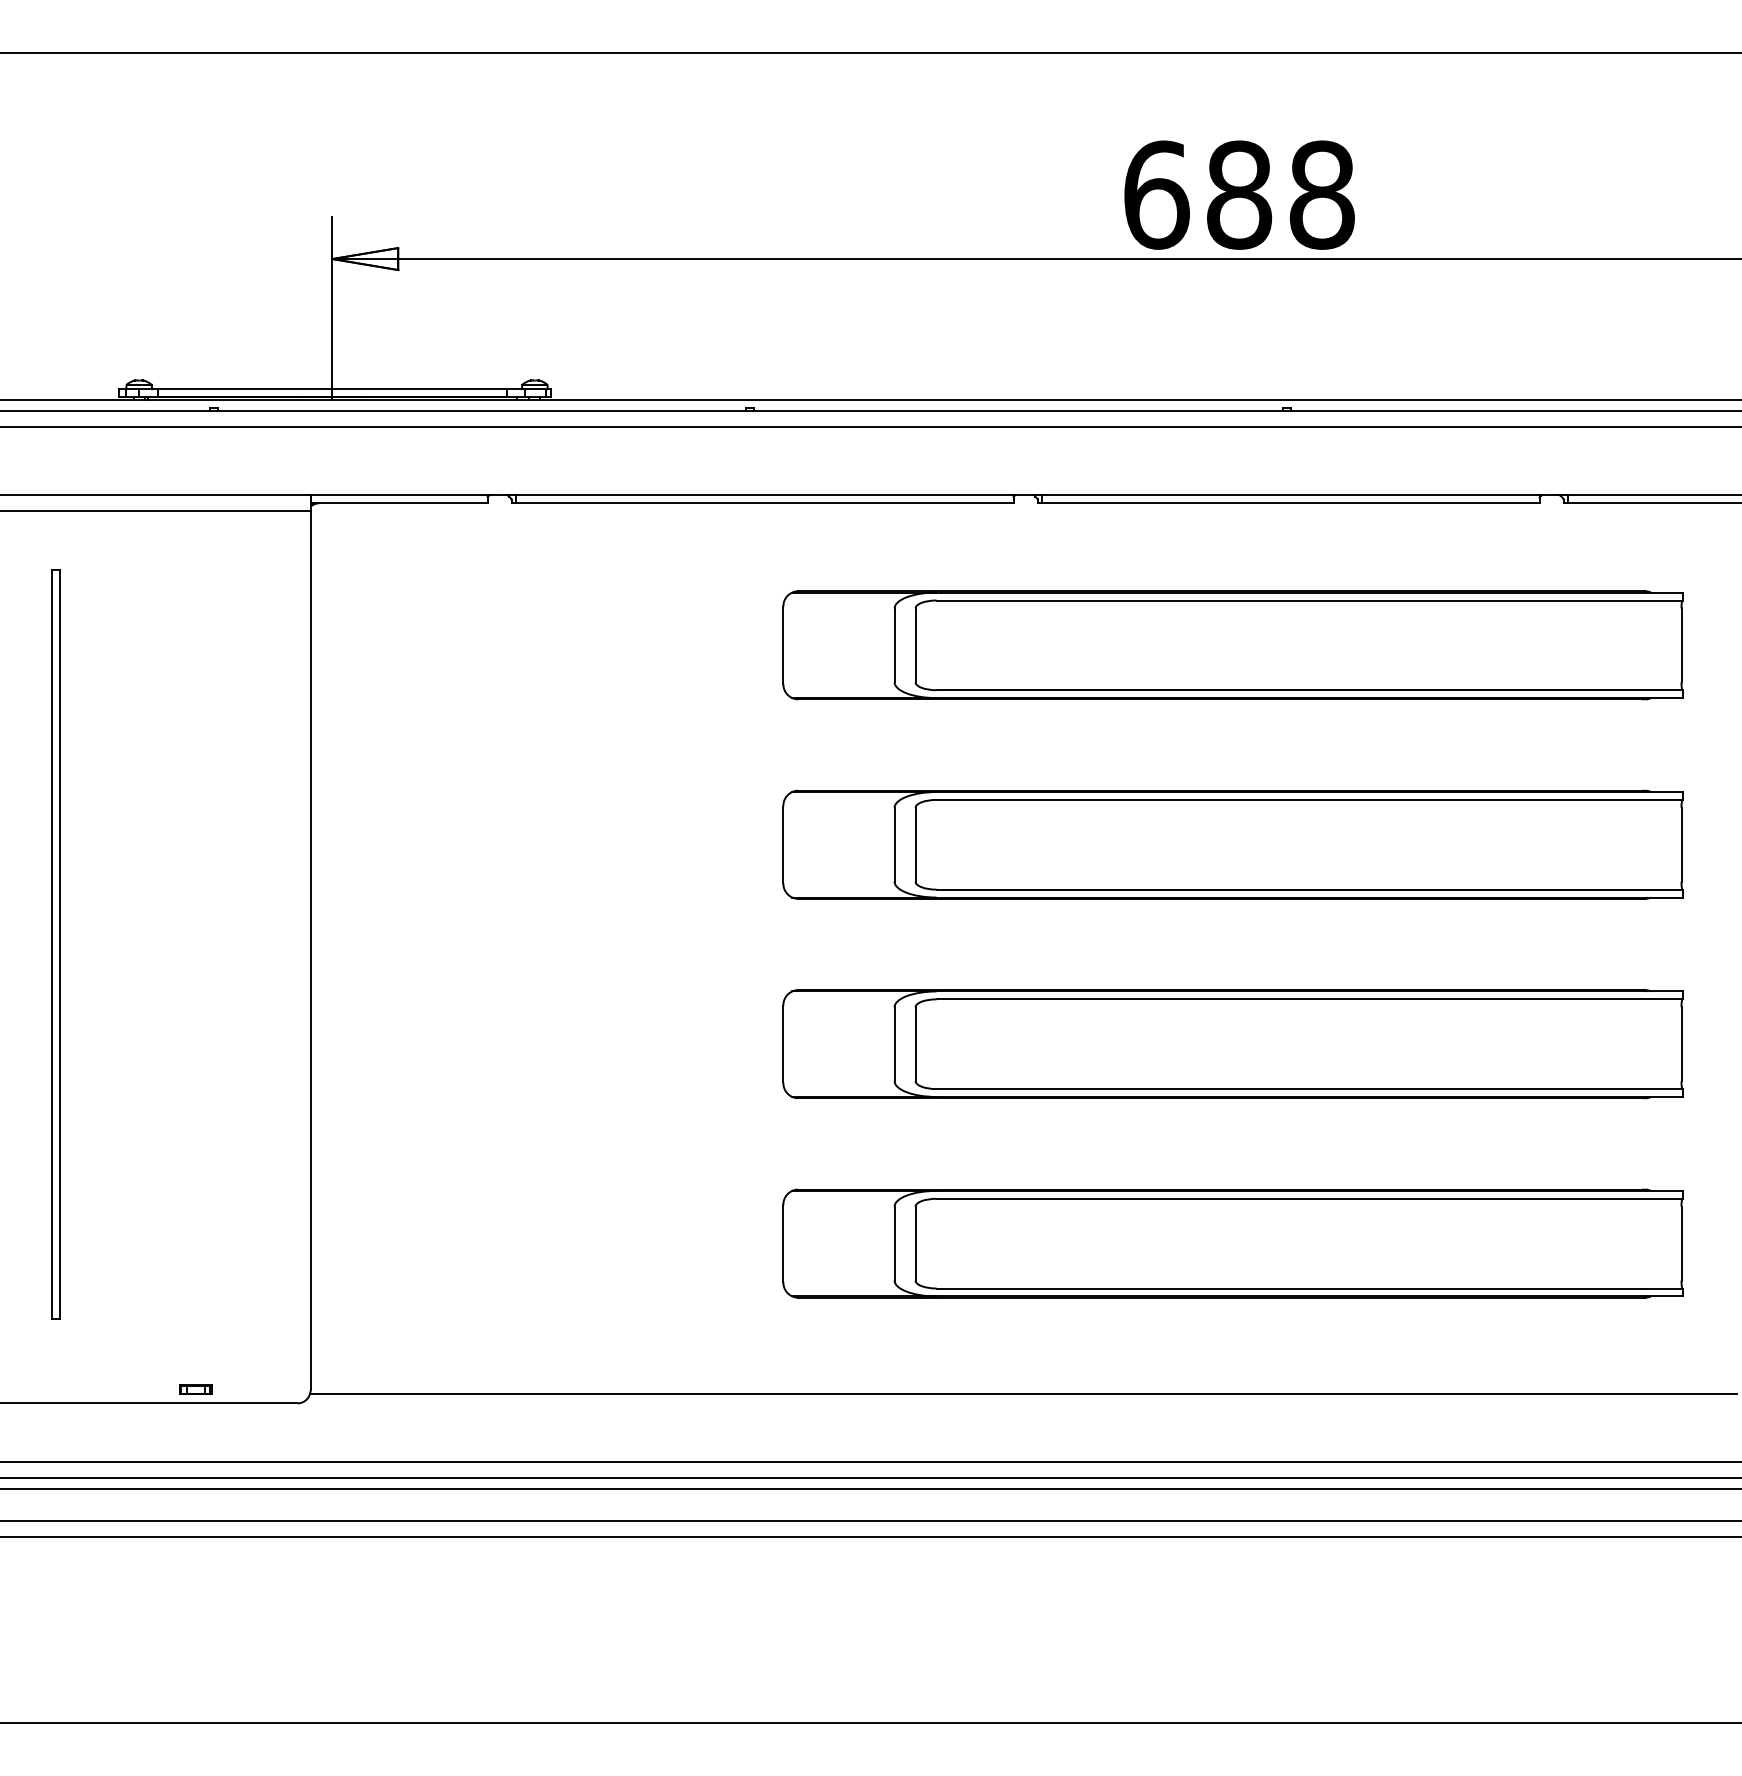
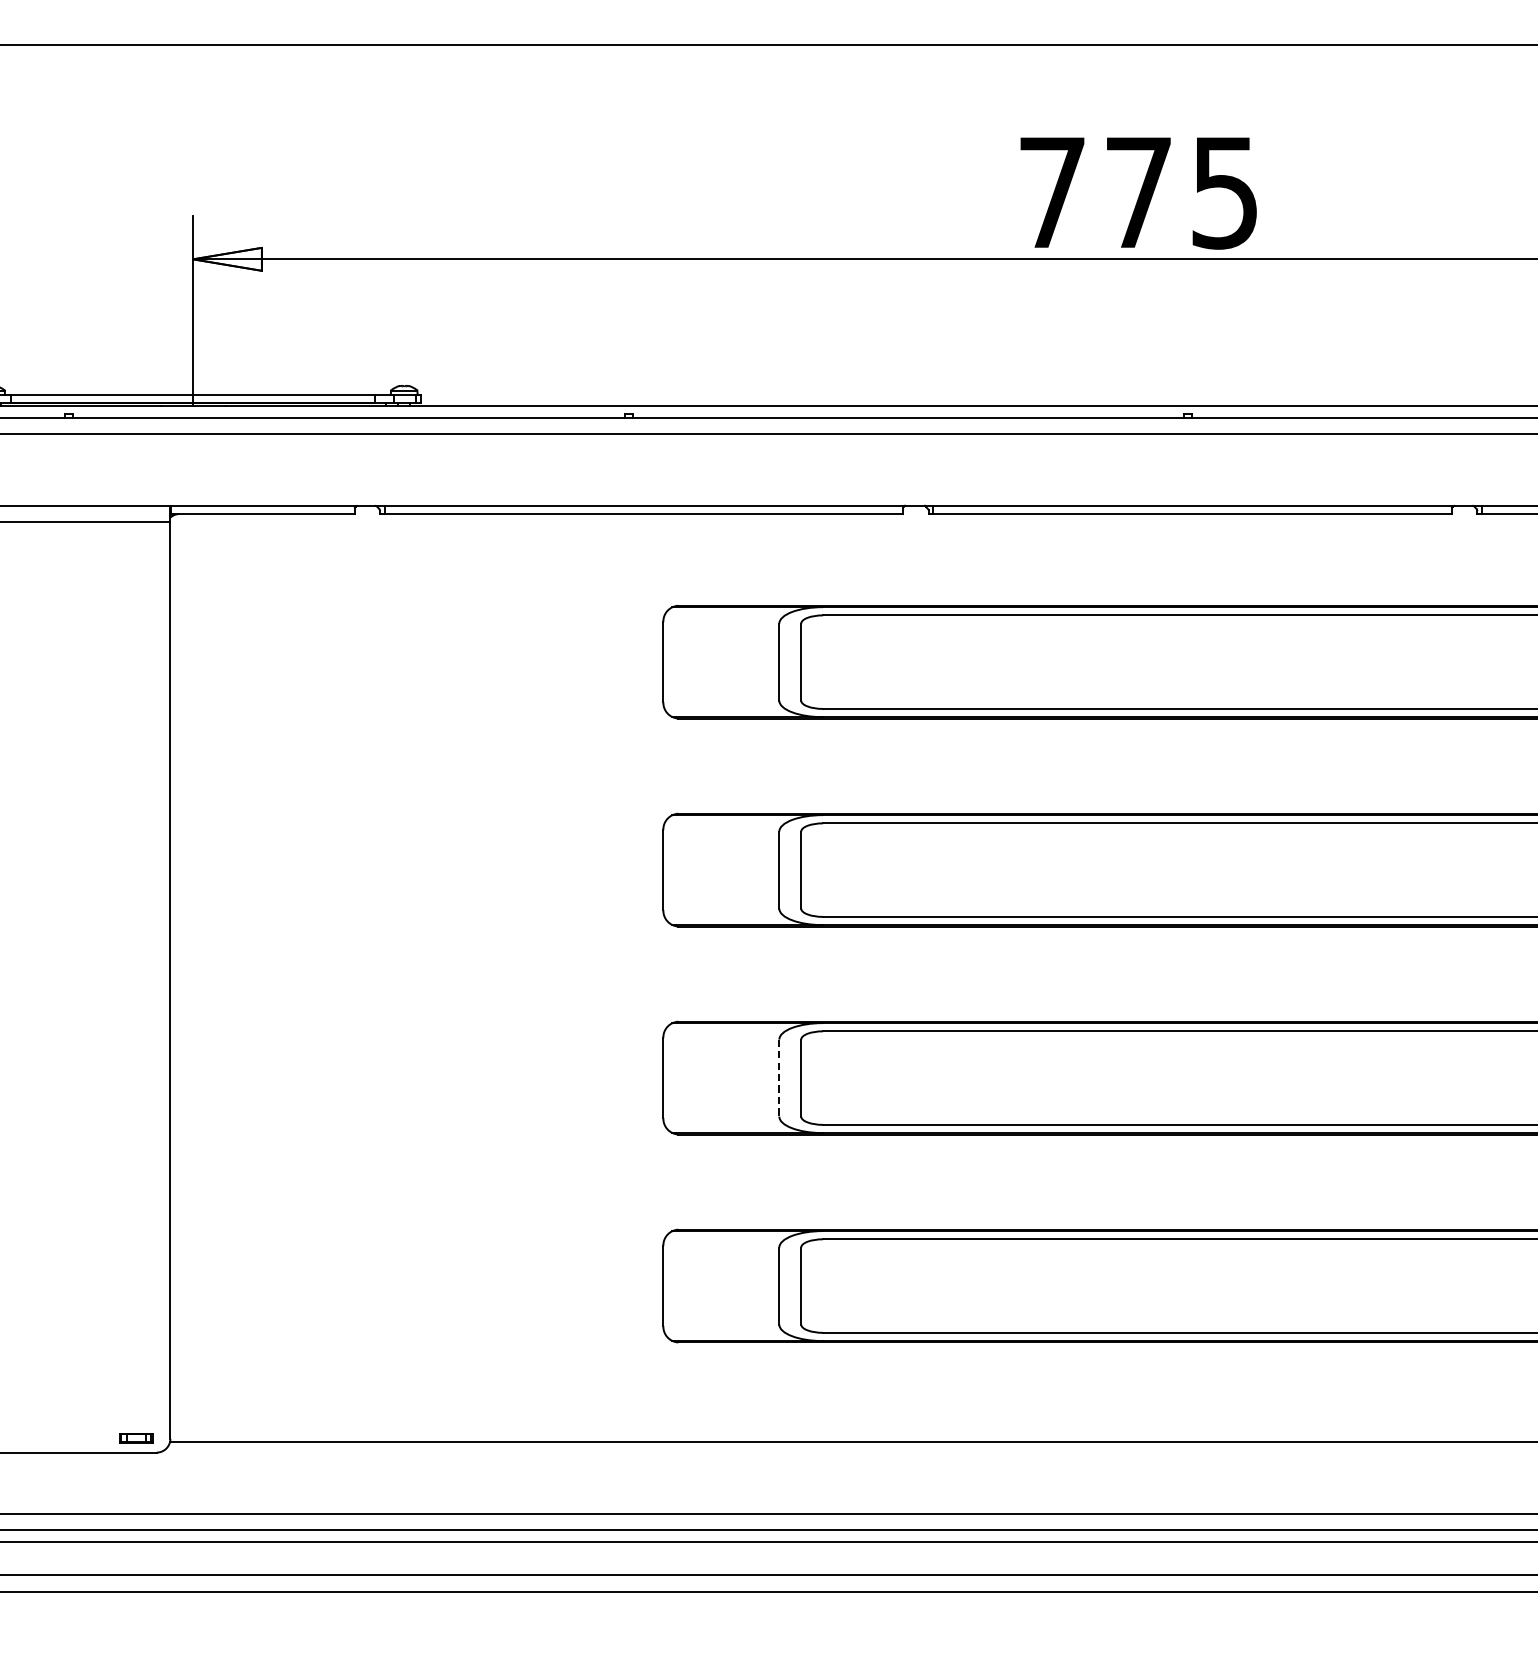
text: (1239, 194) -> (1139, 192), 688 -> 775
line: (894, 1044) -> (779, 1078), solid -> dashed
part: (195, 1389) -> (135, 1438), moved

